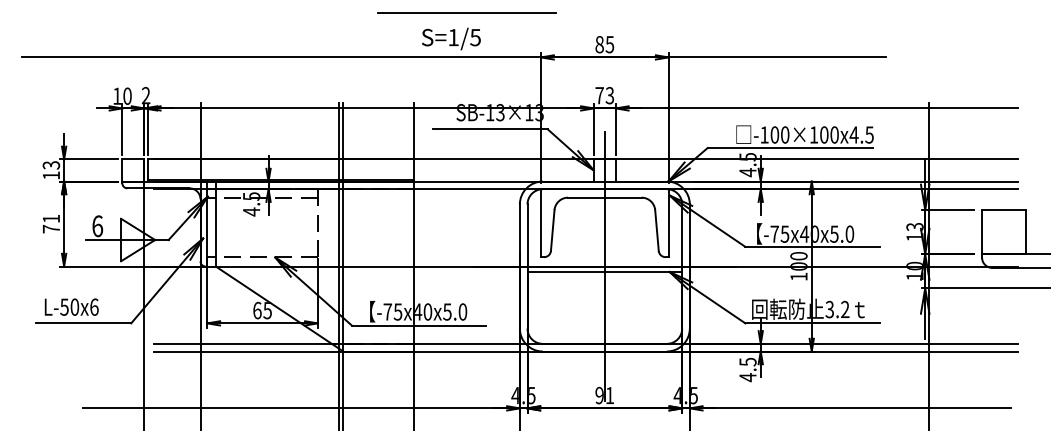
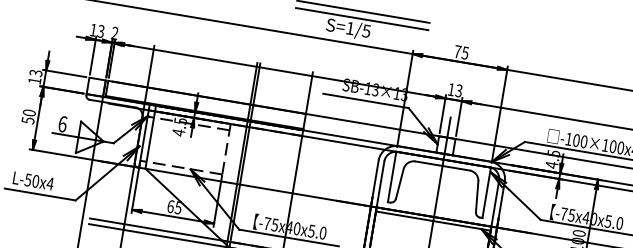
line: (466, 22) -> (361, 18), added
text: (599, 44) -> (457, 51), 85 -> 75
text: (127, 95) -> (101, 30), 10 -> 13
text: (599, 95) -> (451, 89), 73 -> 13
text: (51, 223) -> (28, 116), 71 -> 50
text: (93, 306) -> (49, 183), L-50x6 -> L-50x4

